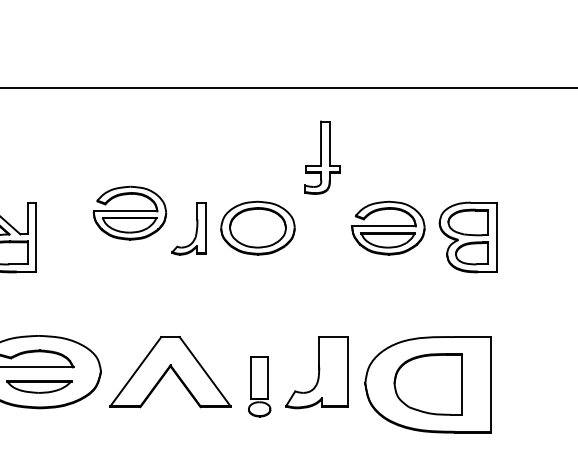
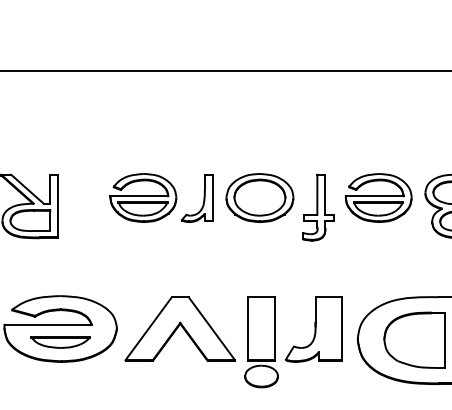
part: (322, 157) -> (318, 207), moved
part: (129, 212) -> (142, 197), moved
part: (259, 386) -> (261, 342), size x1.67

